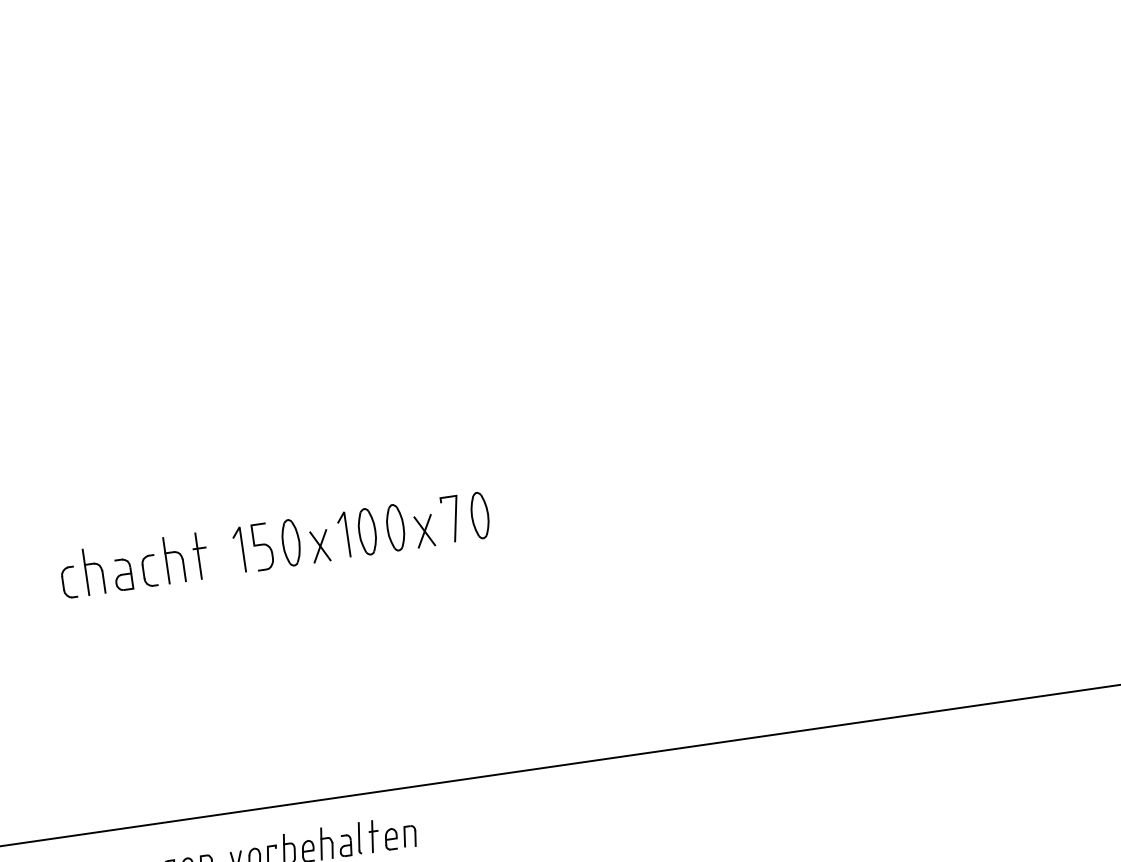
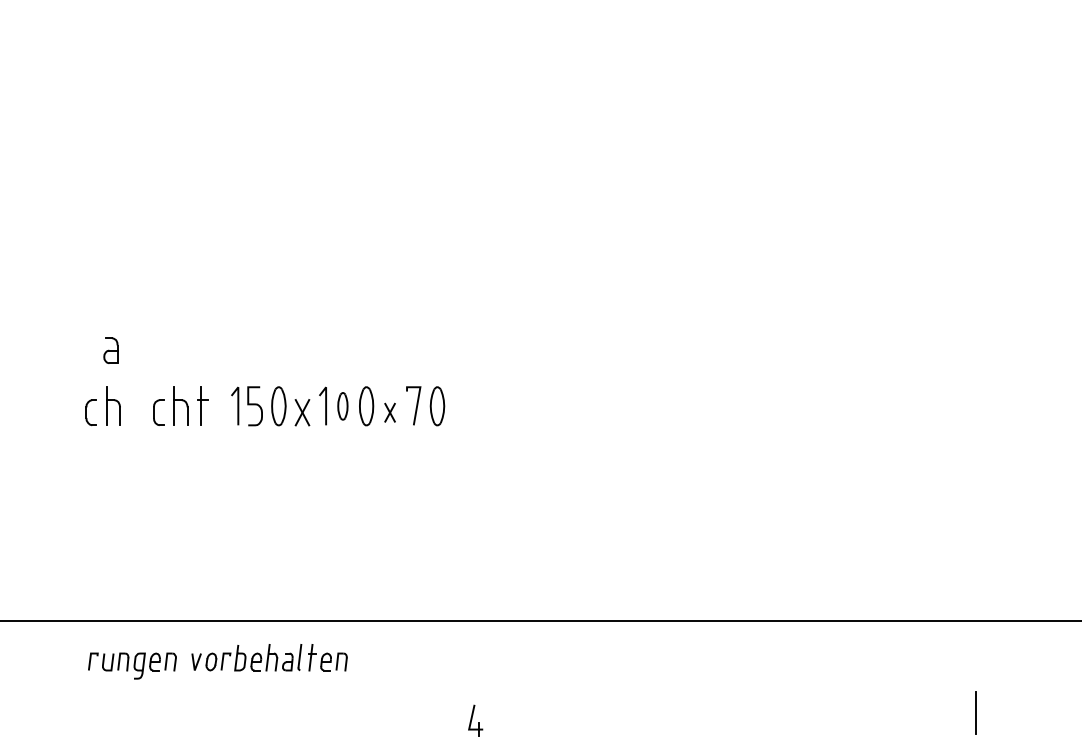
part: (423, 531) -> (389, 412), size x0.7
part: (366, 532) -> (342, 406), size x0.7
part: (122, 574) -> (110, 350), moved

